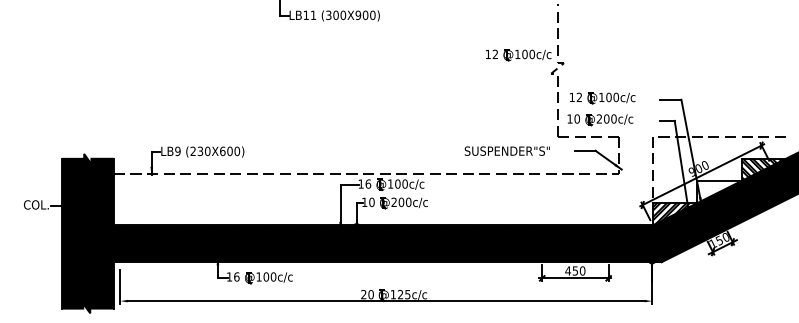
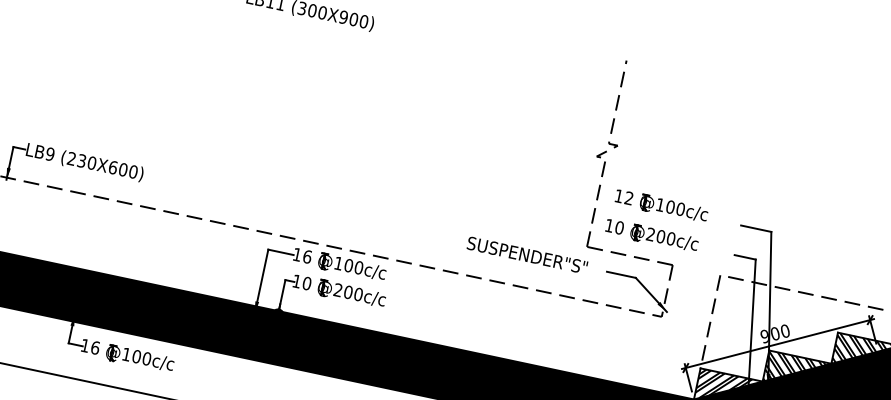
part: (518, 55) -> (556, 121), removed
text: (506, 150) -> (526, 254), moved
hatch: (717, 191) -> (794, 371), added

